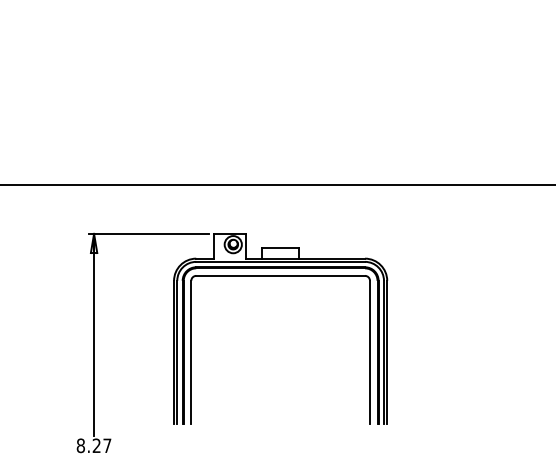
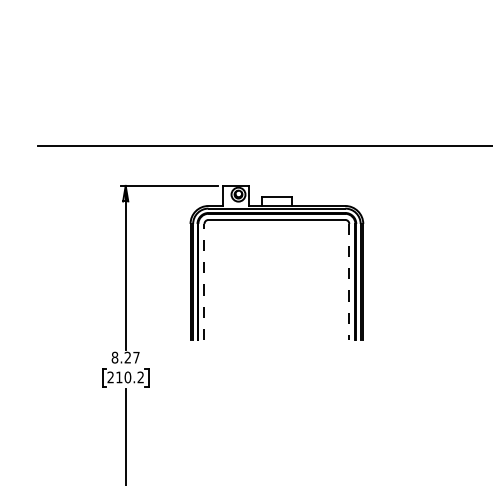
line: (191, 351) -> (204, 281), solid -> dashed
line: (370, 351) -> (349, 281), solid -> dashed

